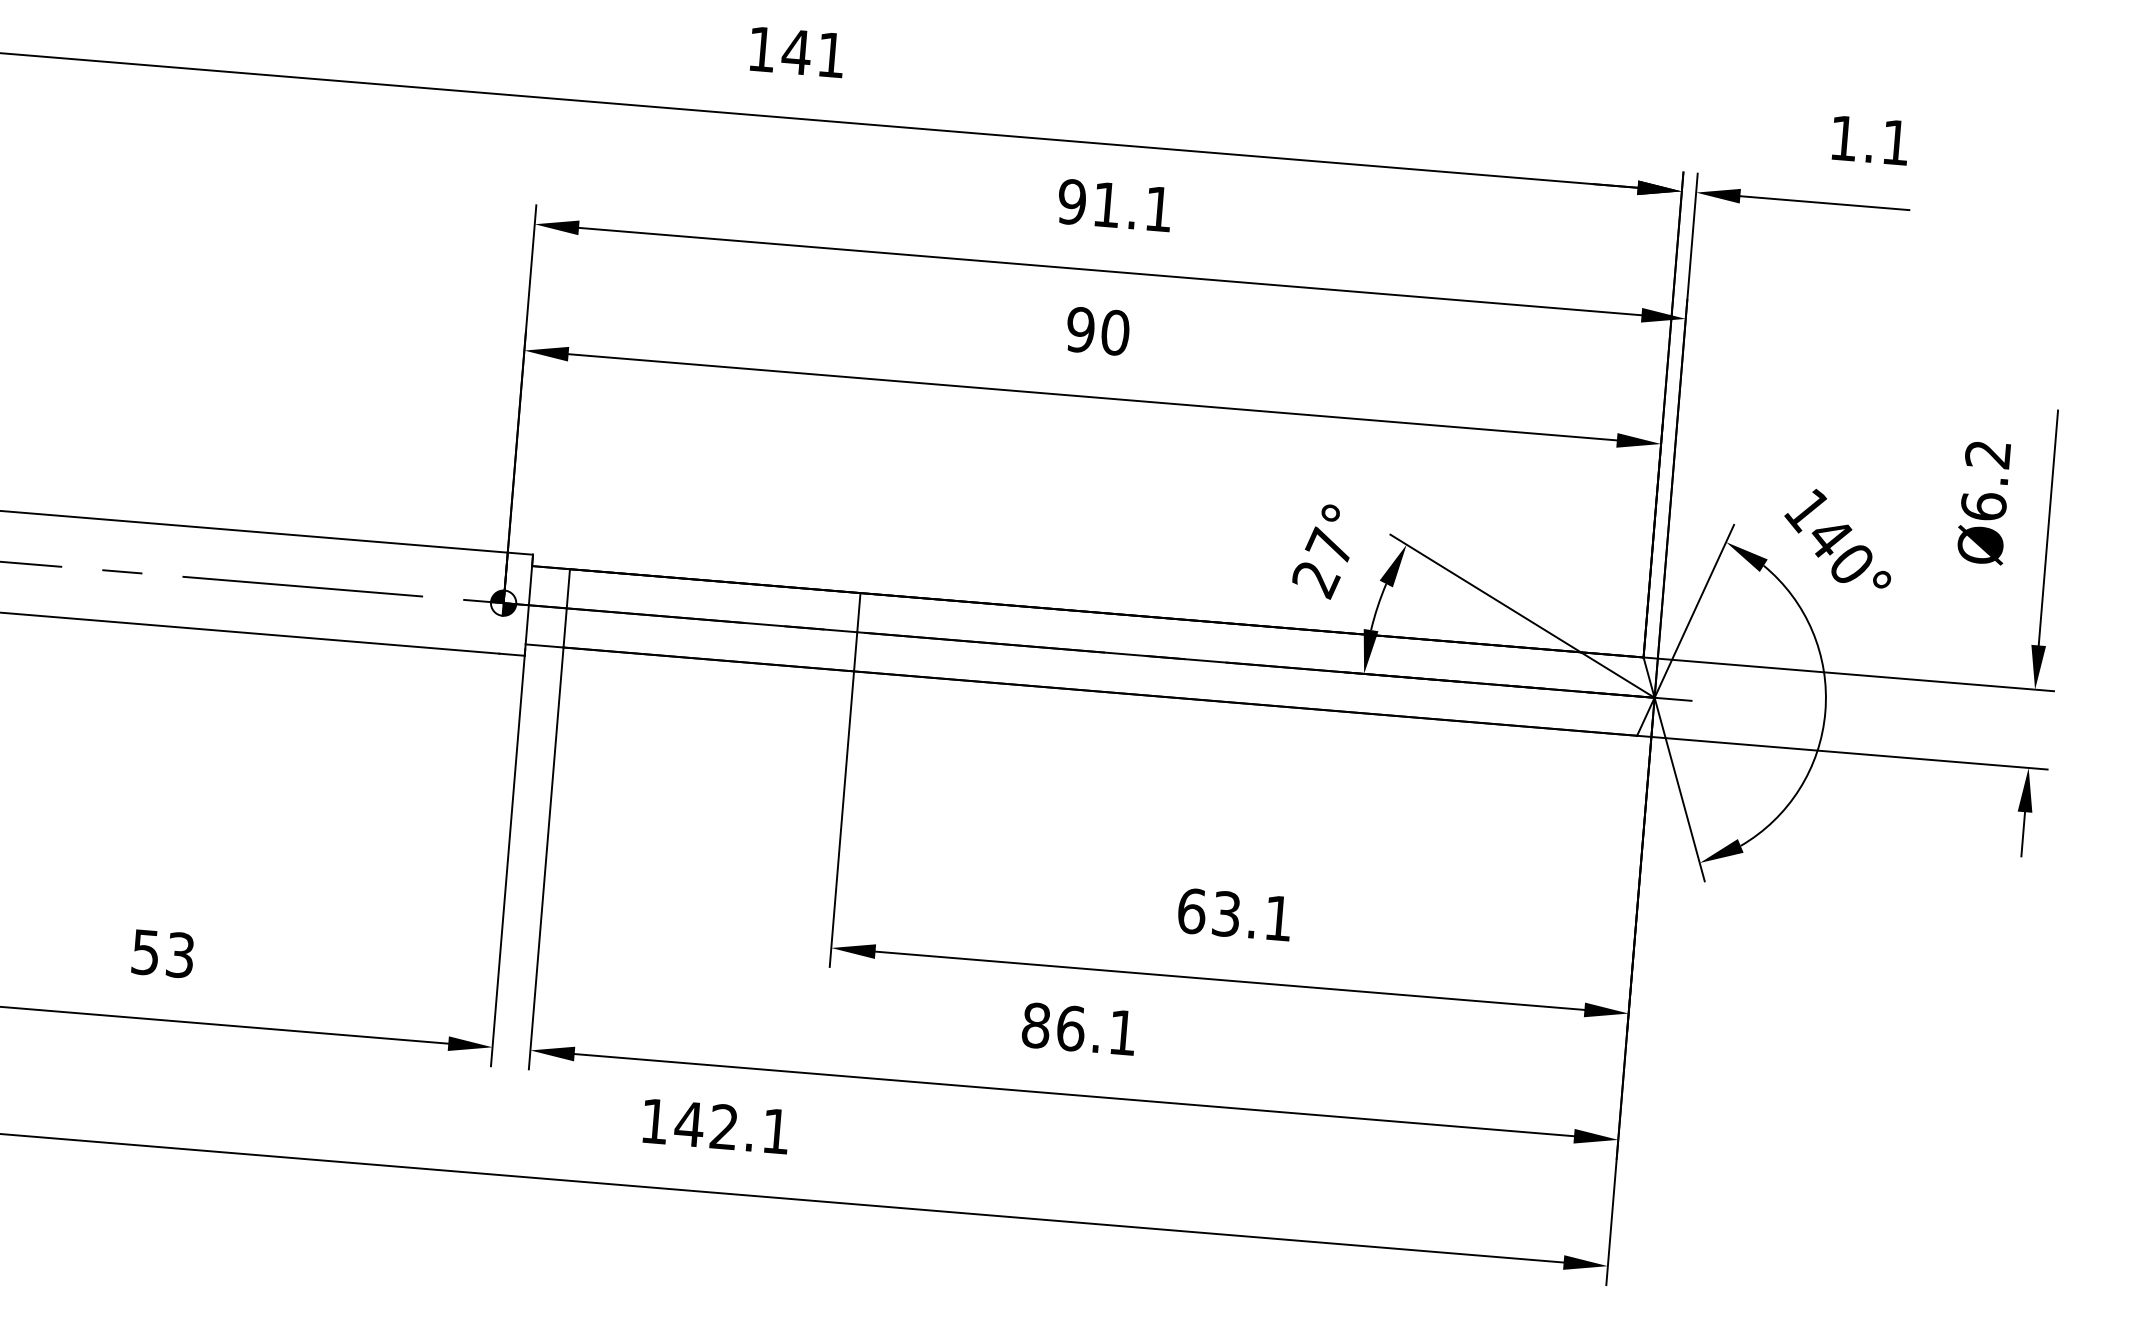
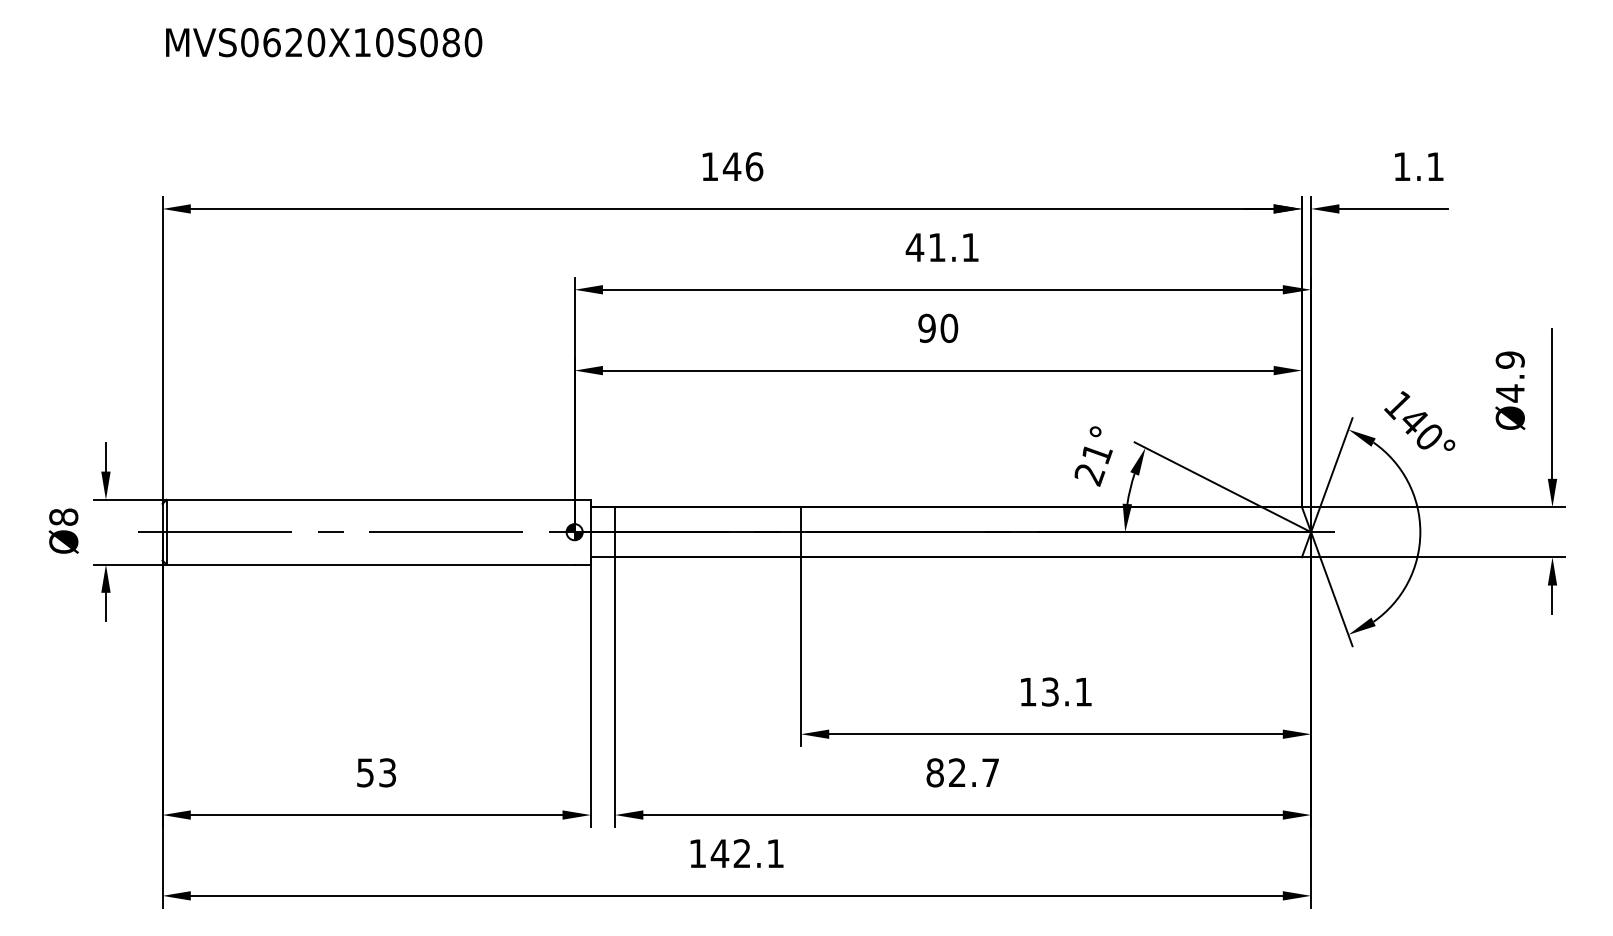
text: (831, 54) -> (754, 166), 141 -> 146
text: (1071, 201) -> (914, 247), 91.1 -> 41.1
text: (1984, 479) -> (1509, 376), Ø6.2 -> Ø4.9
text: (1329, 545) -> (1096, 452), 27° -> 21°
text: (1192, 910) -> (1028, 691), 63.1 -> 13.1
text: (1096, 1029) -> (973, 772), 86.1 -> 82.7

